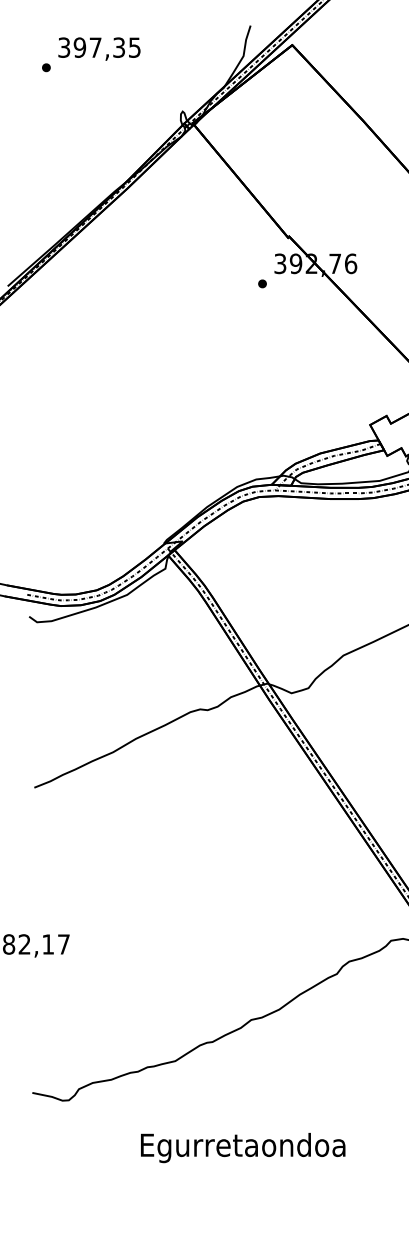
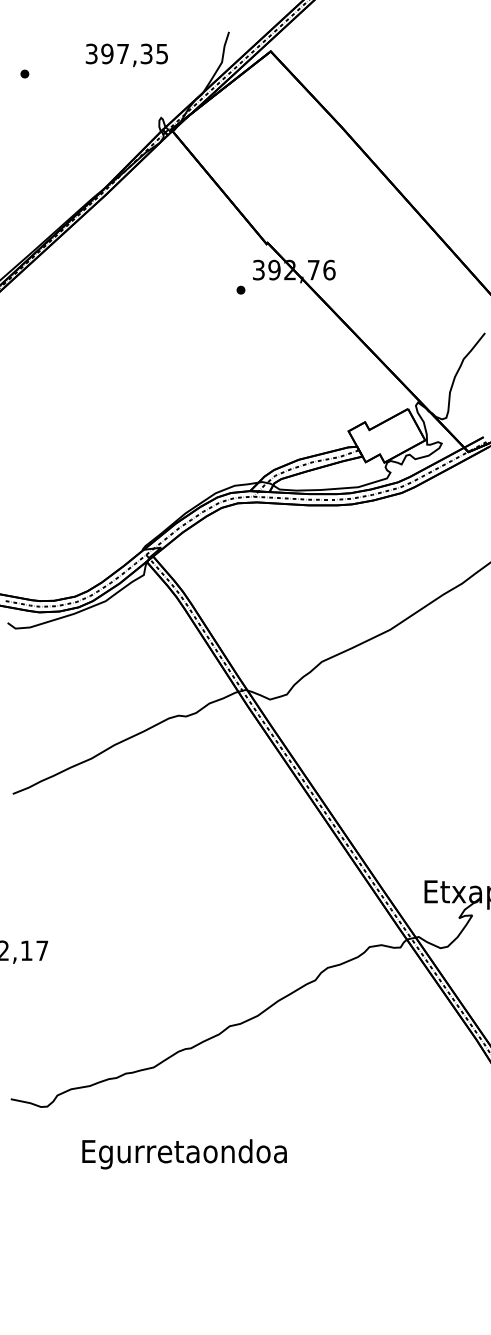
text: (99, 49) -> (126, 55), moved
text: (243, 1148) -> (184, 1154), moved

